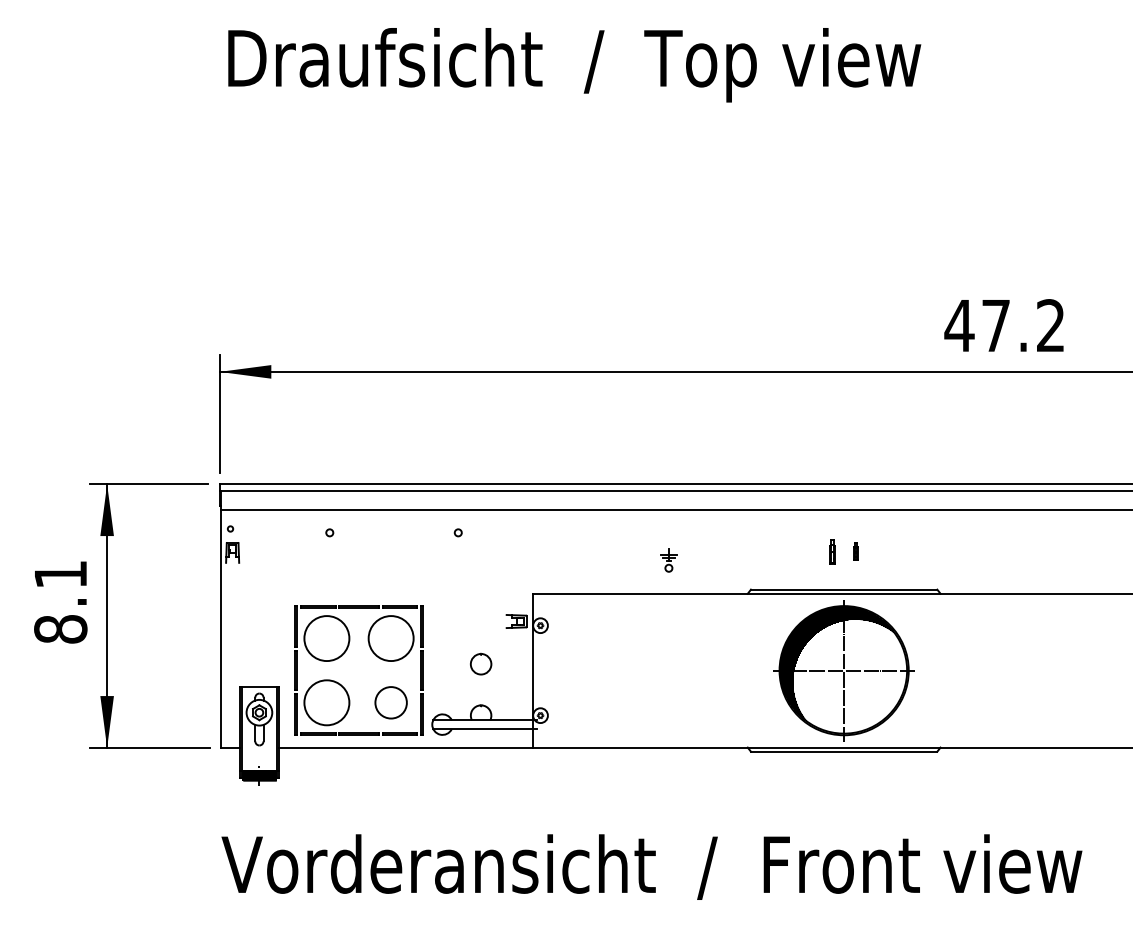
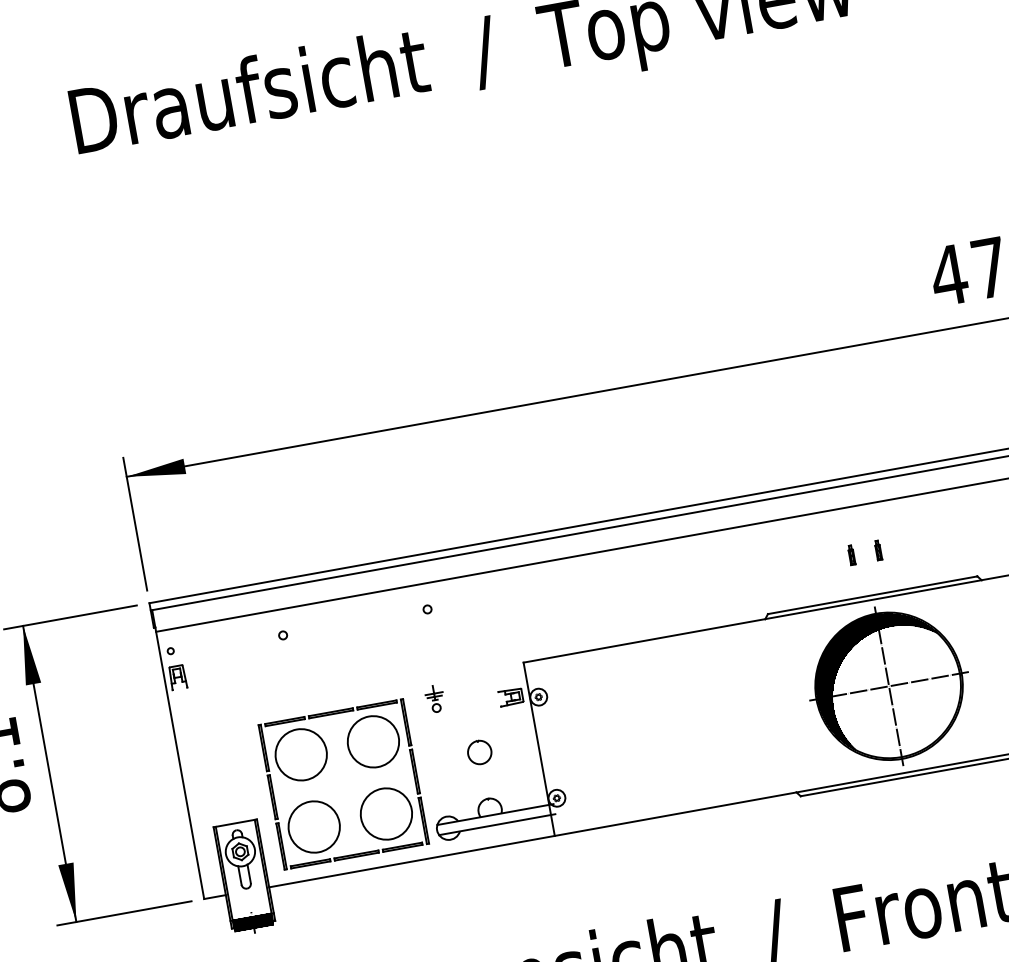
part: (831, 551) -> (850, 554), size x0.71
part: (668, 560) -> (434, 699), moved
circle: (390, 702) -> (385, 813), size x1.43

